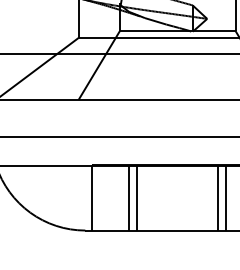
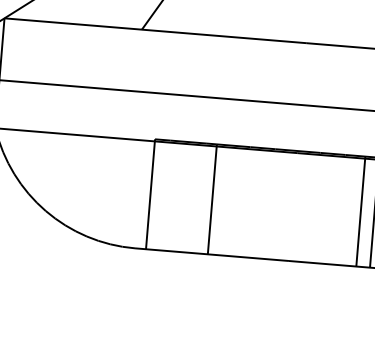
line: (137, 197) -> (226, 200), removed

